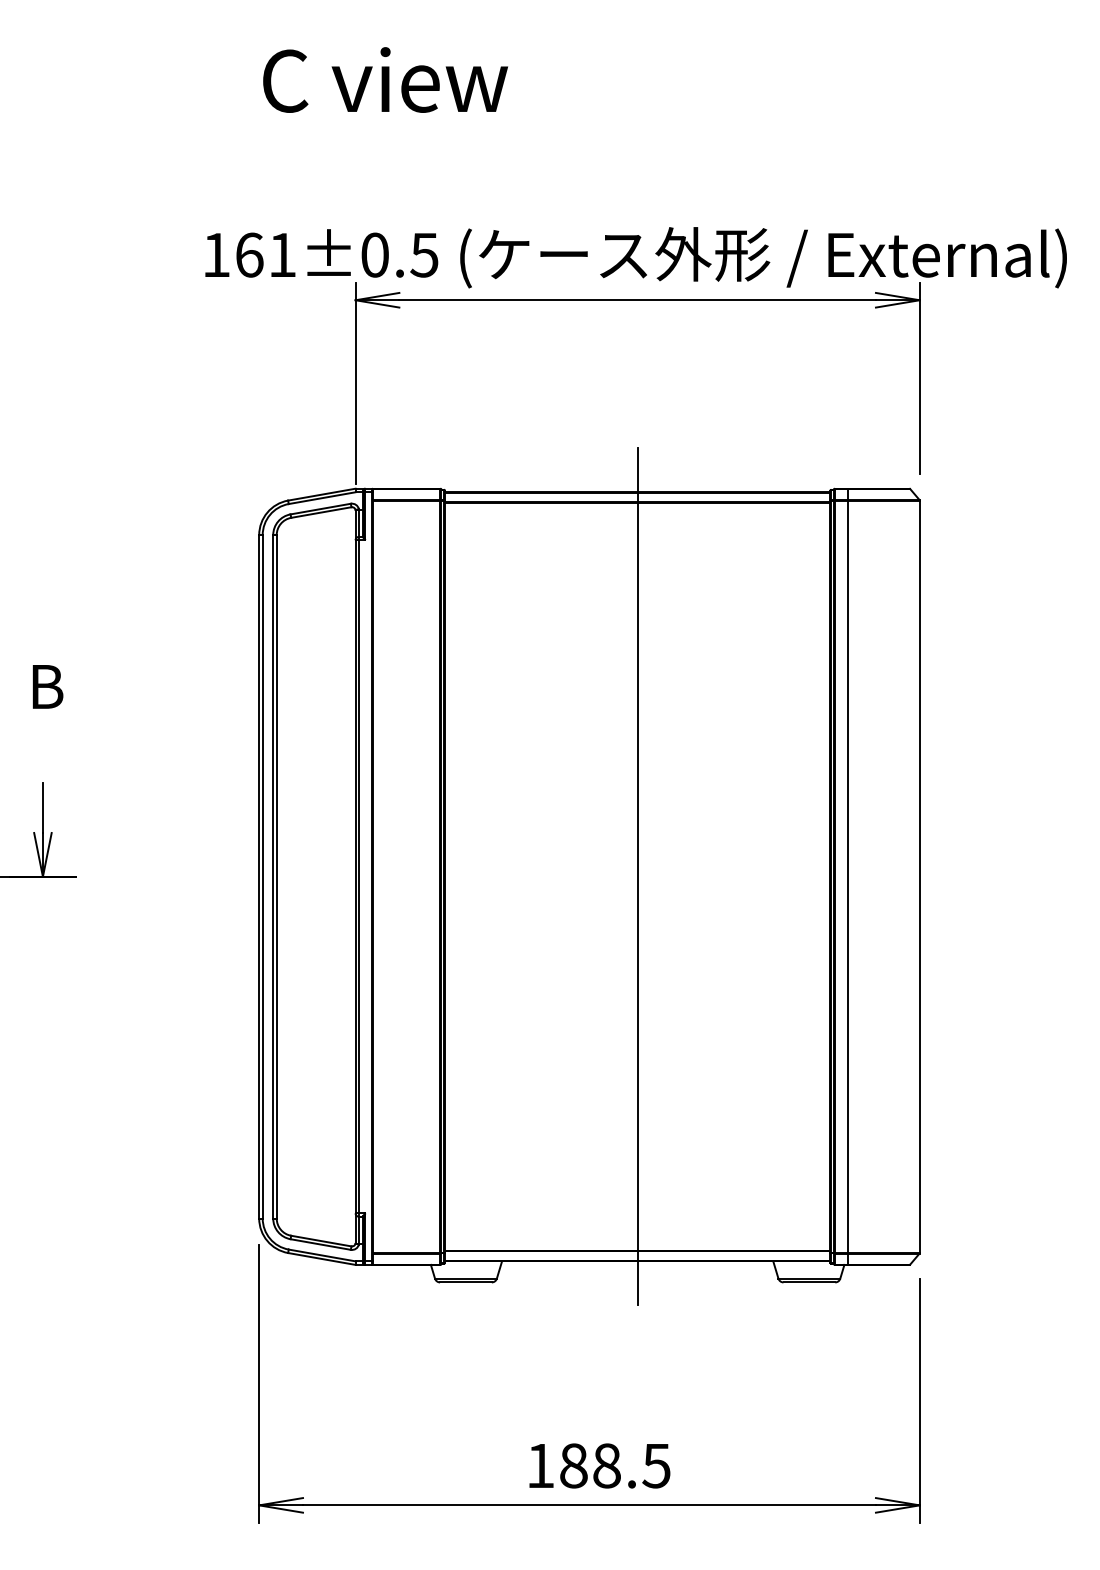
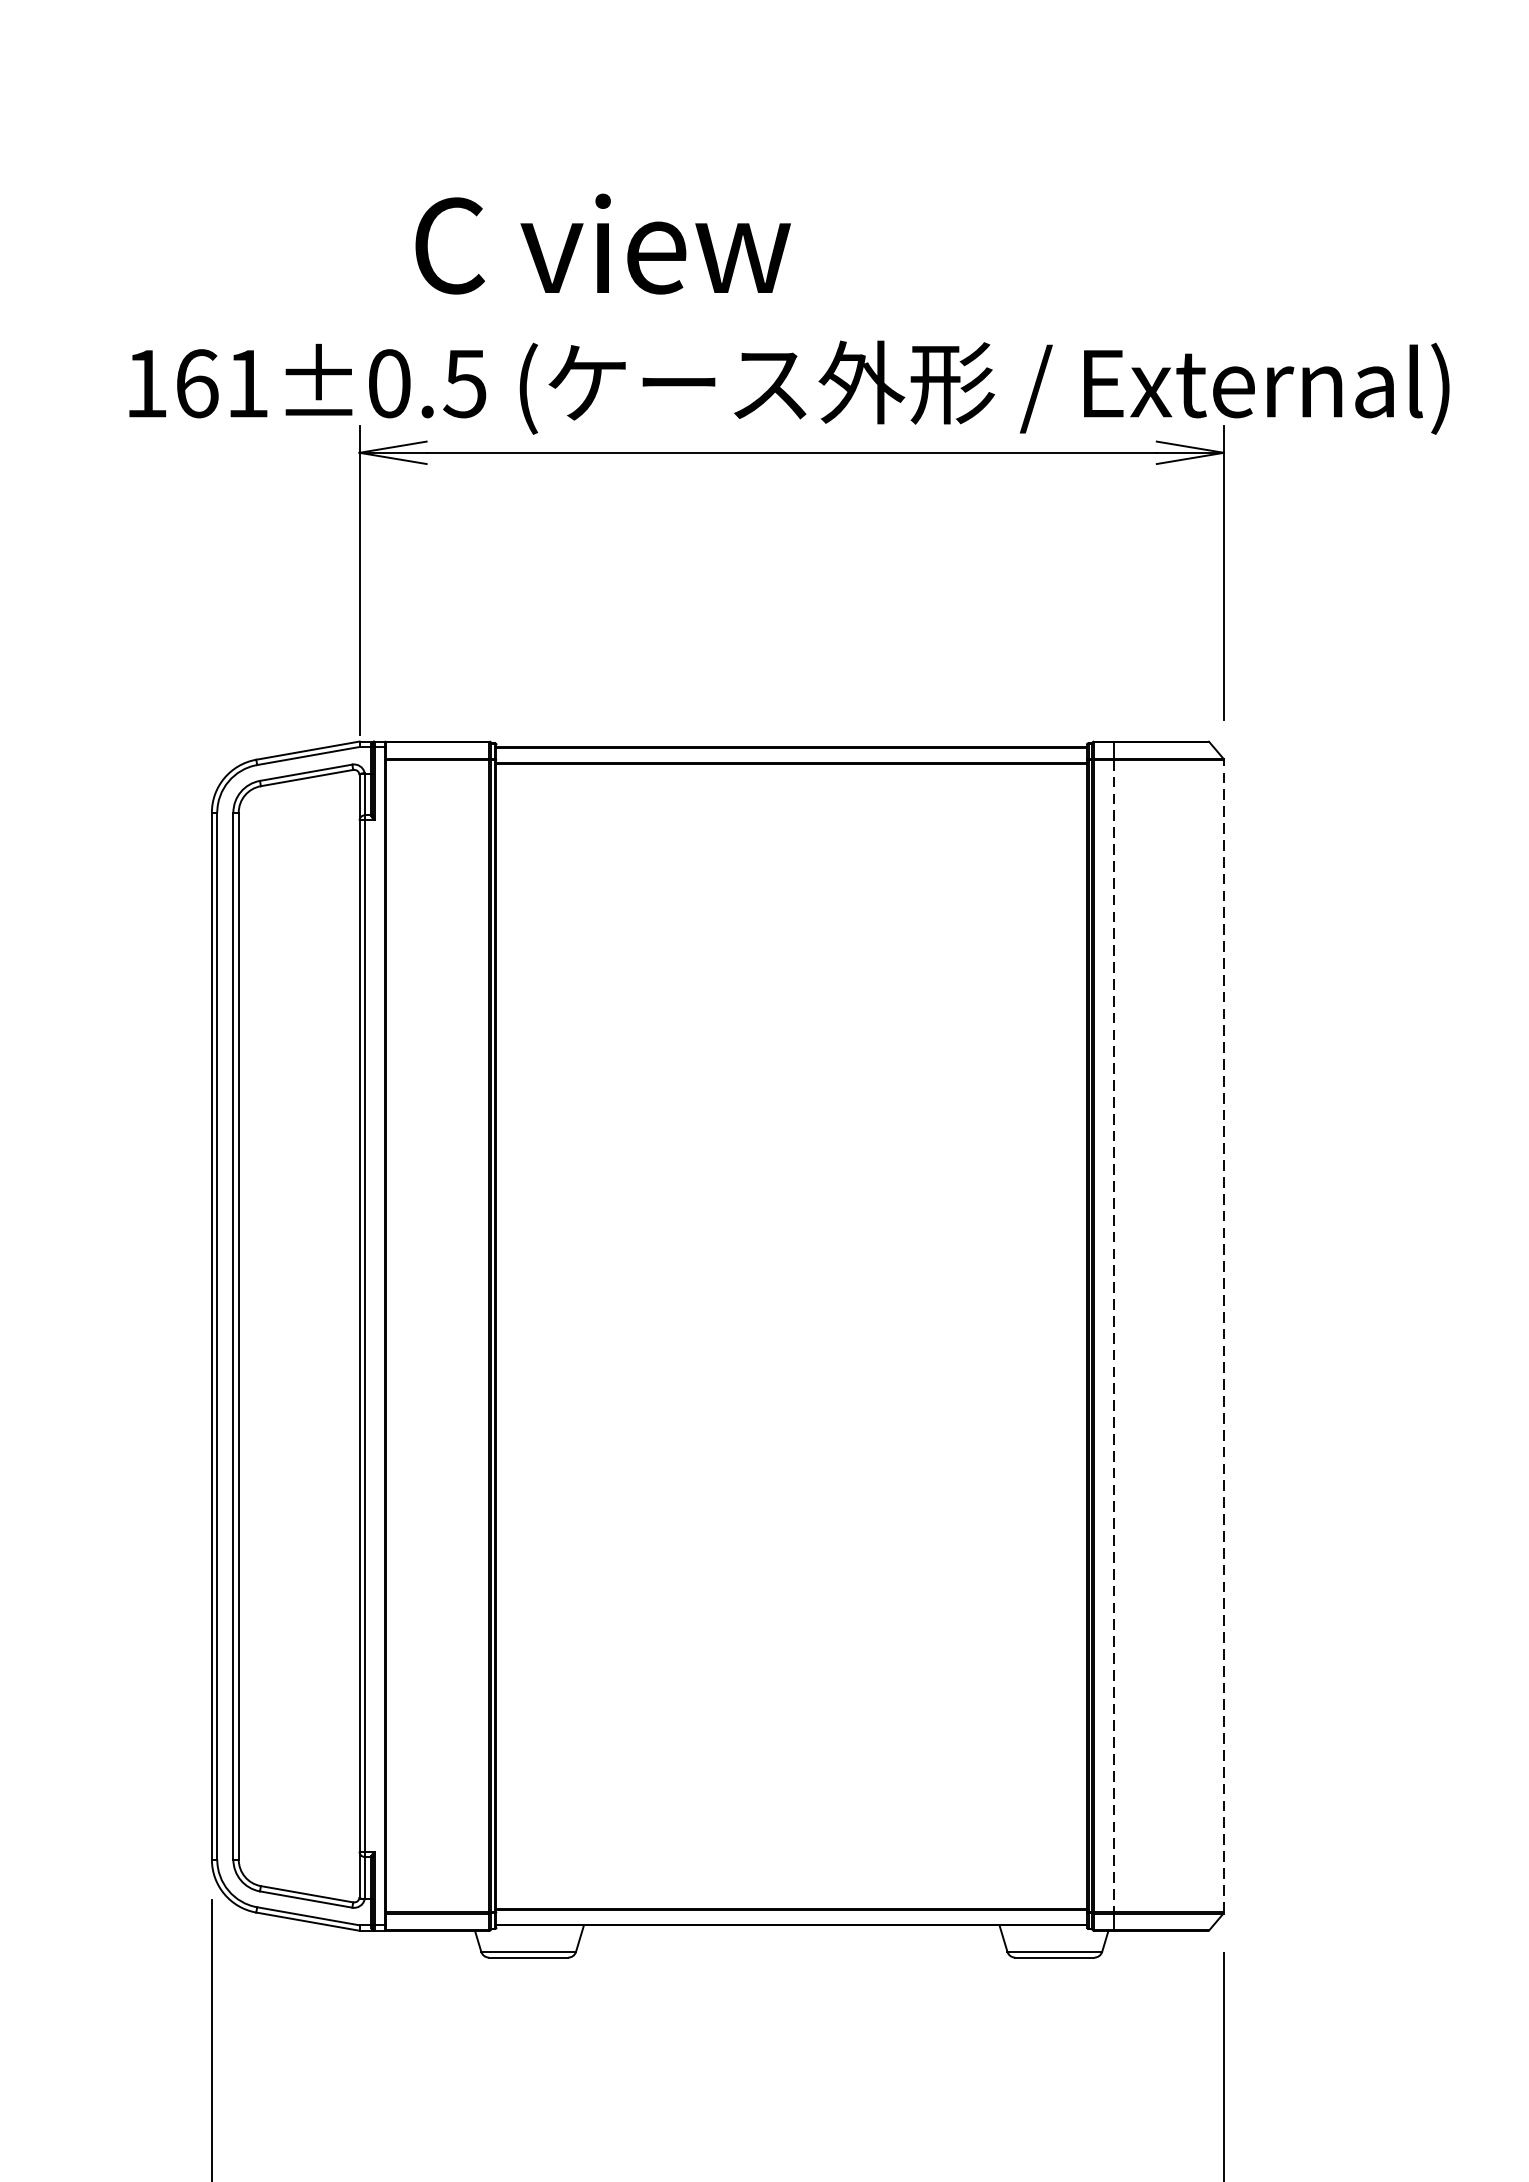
text: (385, 79) -> (603, 243), moved
line: (637, 876) -> (791, 1335), removed
line: (919, 876) -> (1223, 1335), solid -> dashed
line: (847, 877) -> (1113, 1337), solid -> dashed

